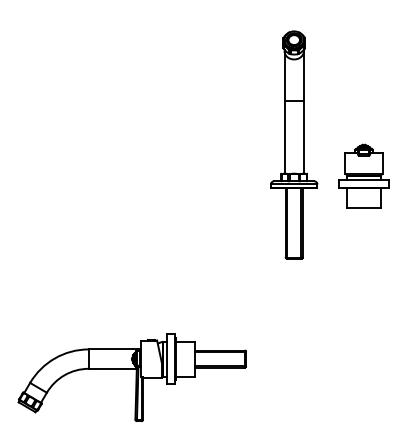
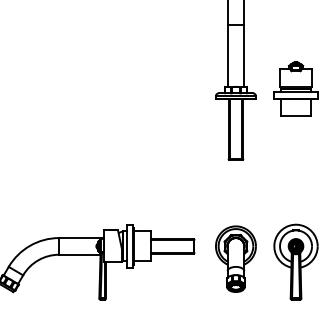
part: (341, 372) -> (276, 257), added

